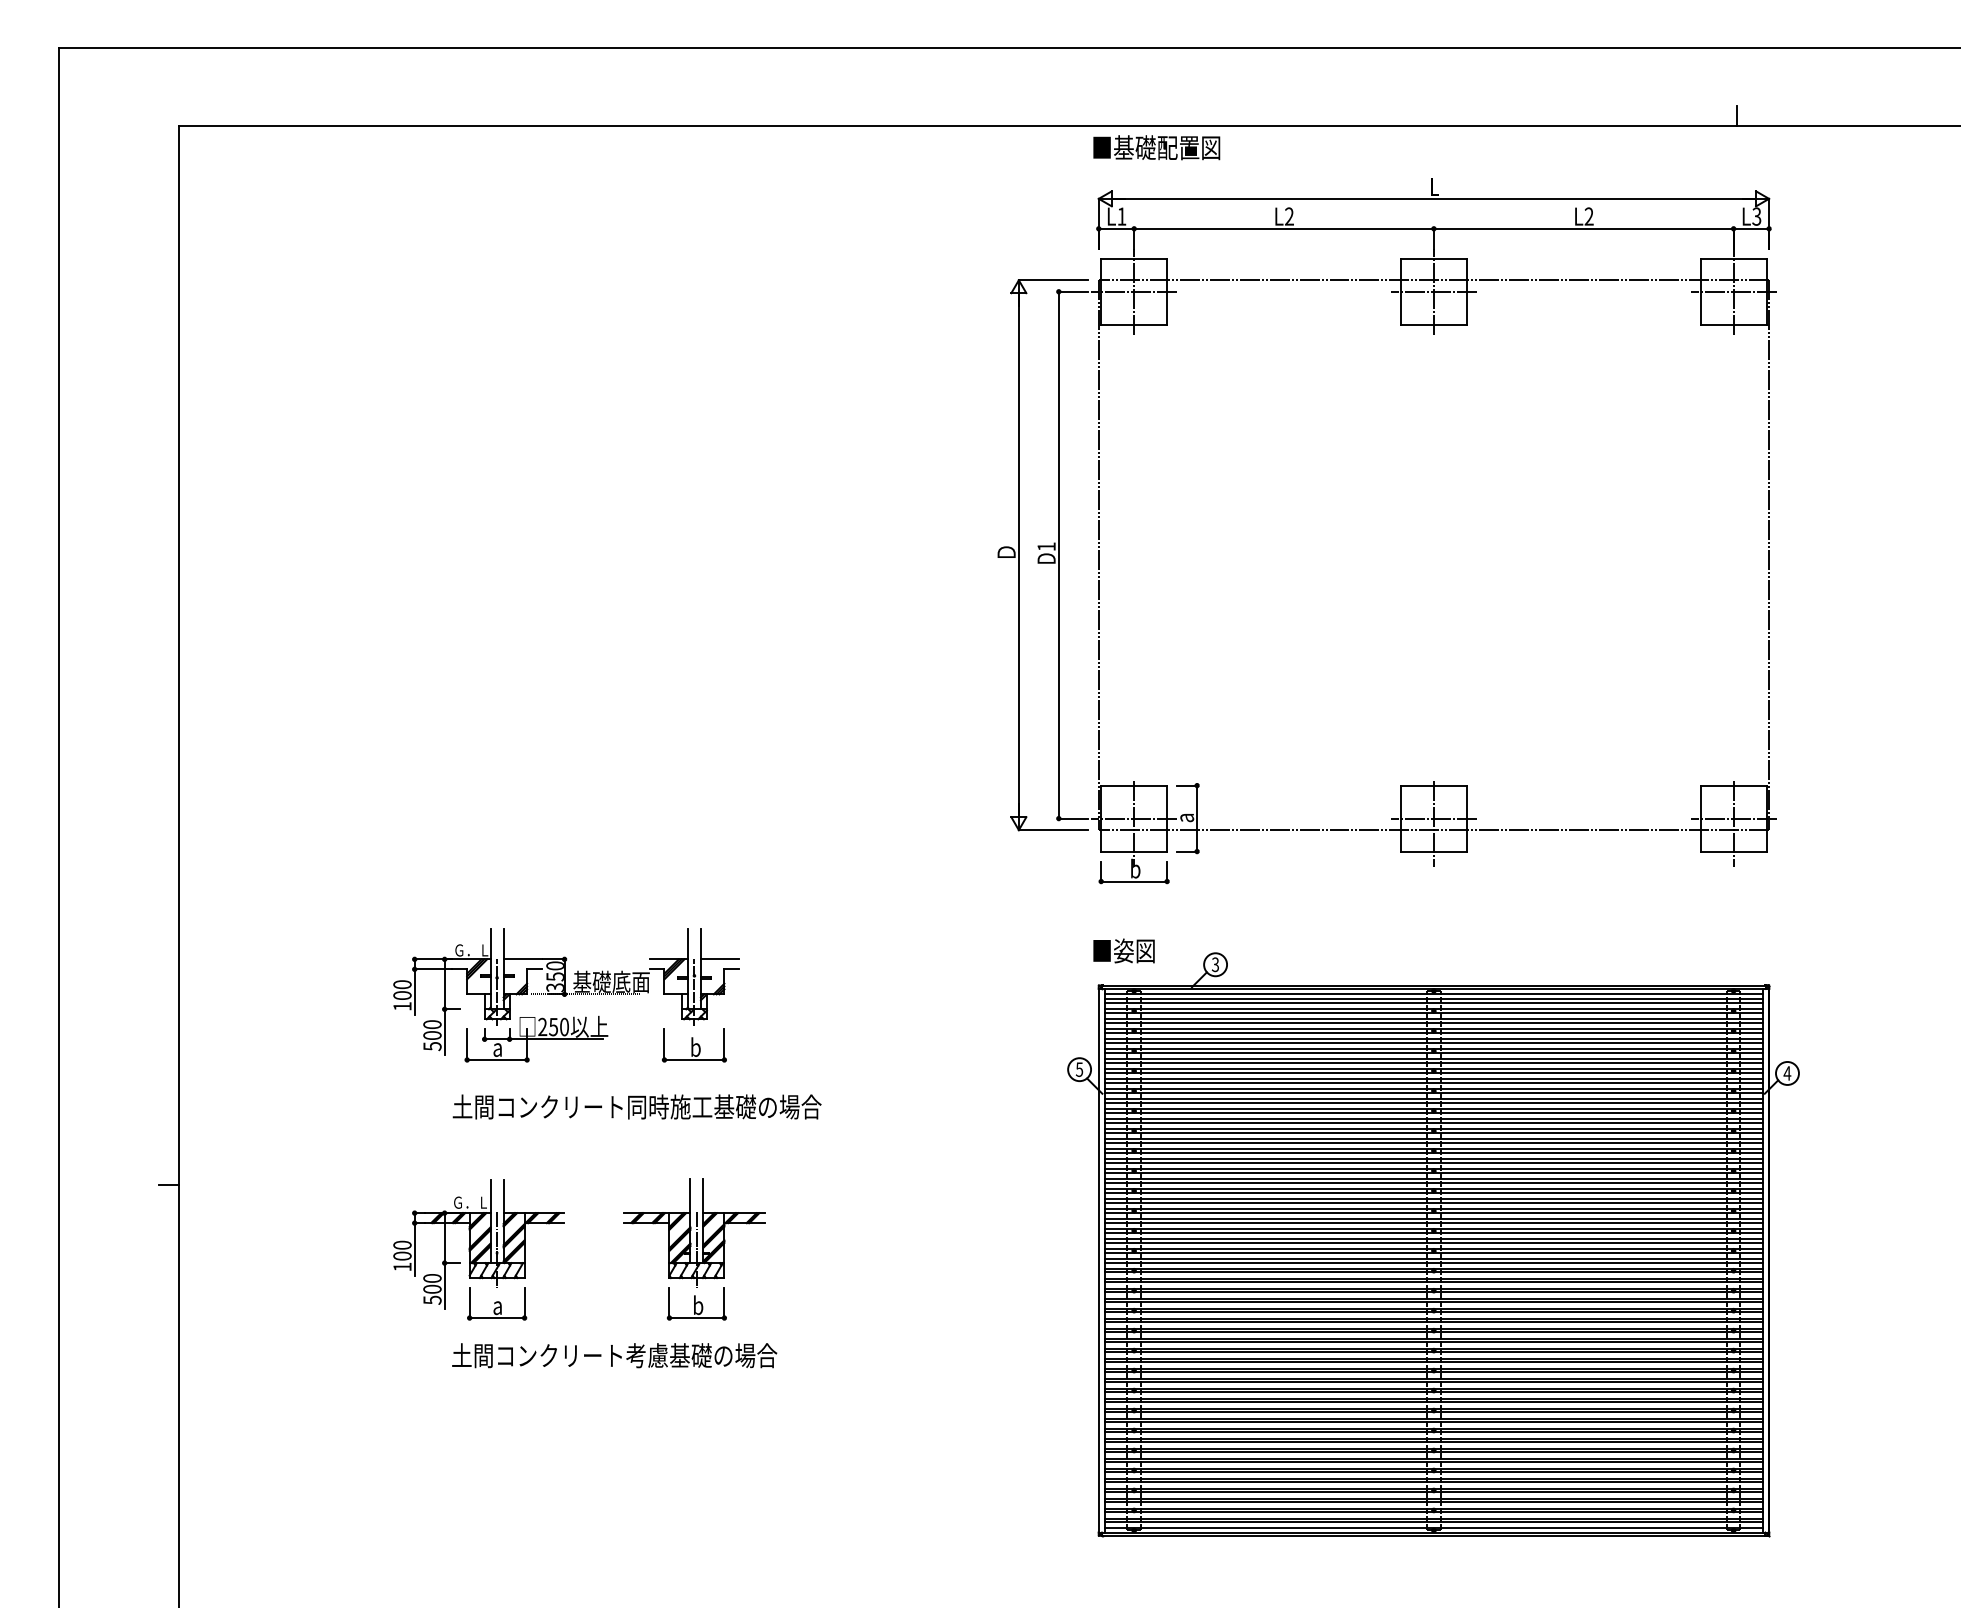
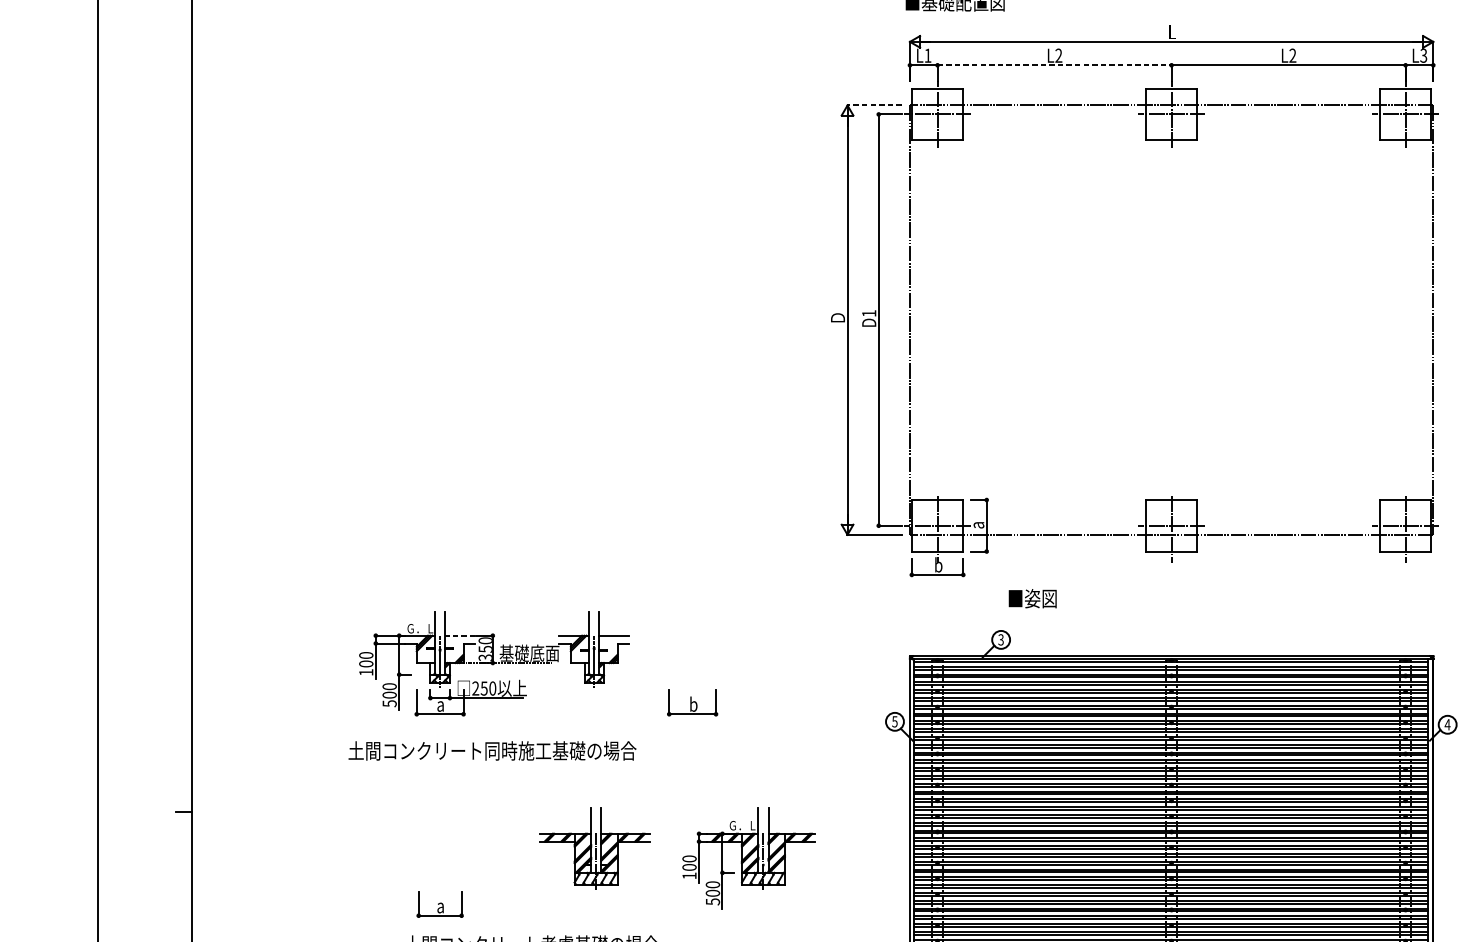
line: (1284, 228) -> (1054, 65), solid -> dashed
line: (1053, 280) -> (874, 105), solid -> dashed
text: (1123, 950) -> (1032, 598), moved
line: (522, 959) -> (459, 635), solid -> dashed
part: (694, 1045) -> (692, 702), moved
text: (636, 1106) -> (491, 750), moved
part: (478, 1244) -> (748, 858), moved
part: (696, 1303) -> (595, 904), removed

